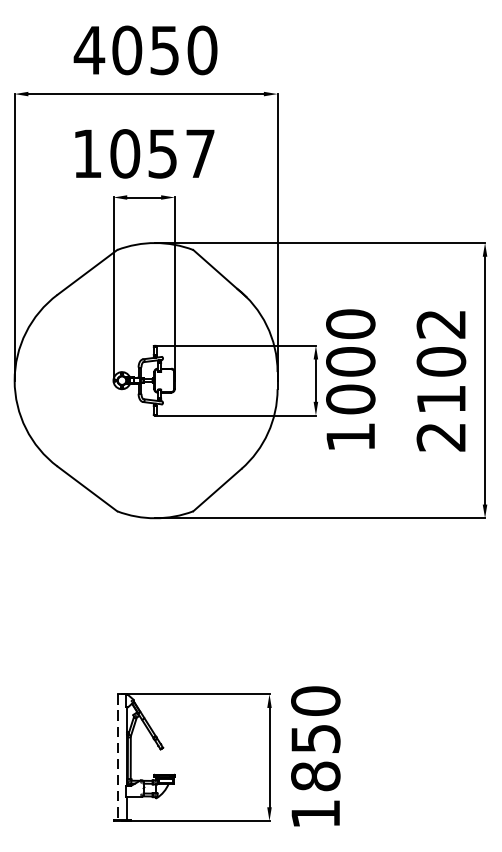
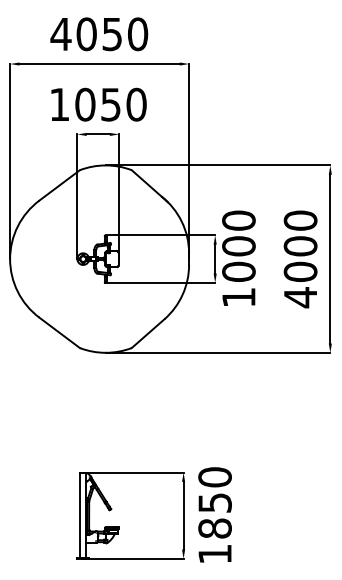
text: (200, 153) -> (136, 104), 1057 -> 1050
text: (441, 381) -> (300, 259), 2102 -> 4000
line: (118, 757) -> (80, 515), dashed -> solid

